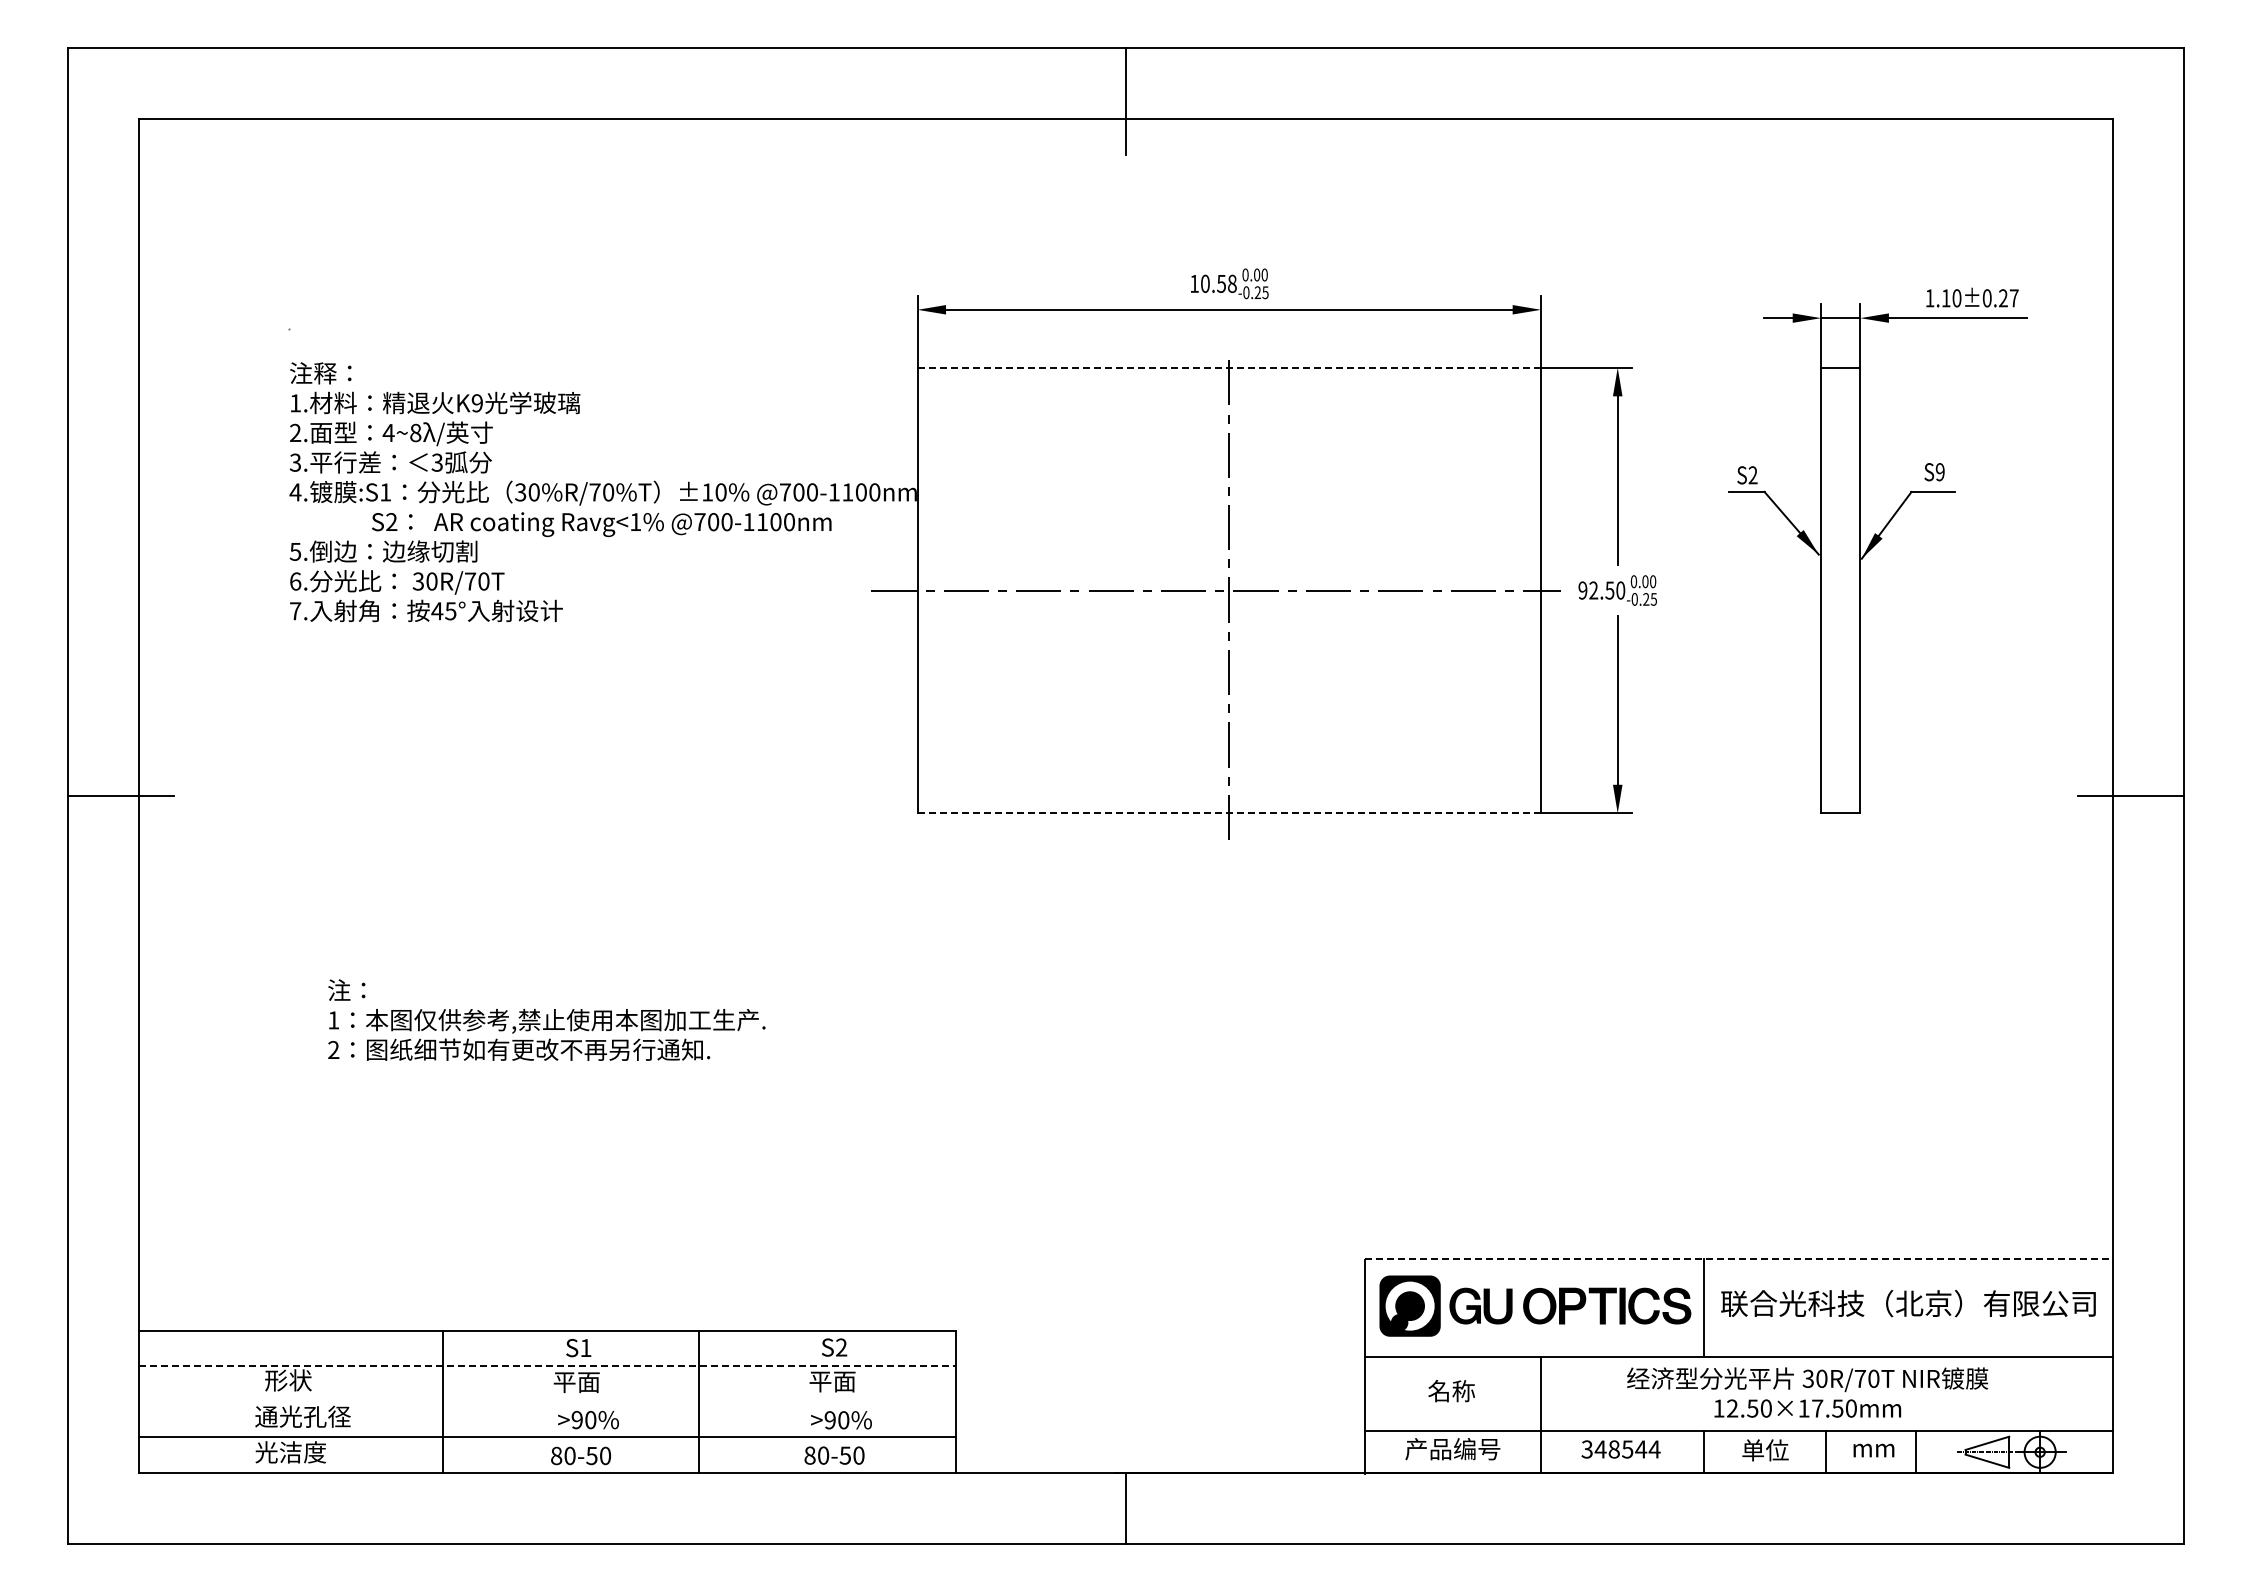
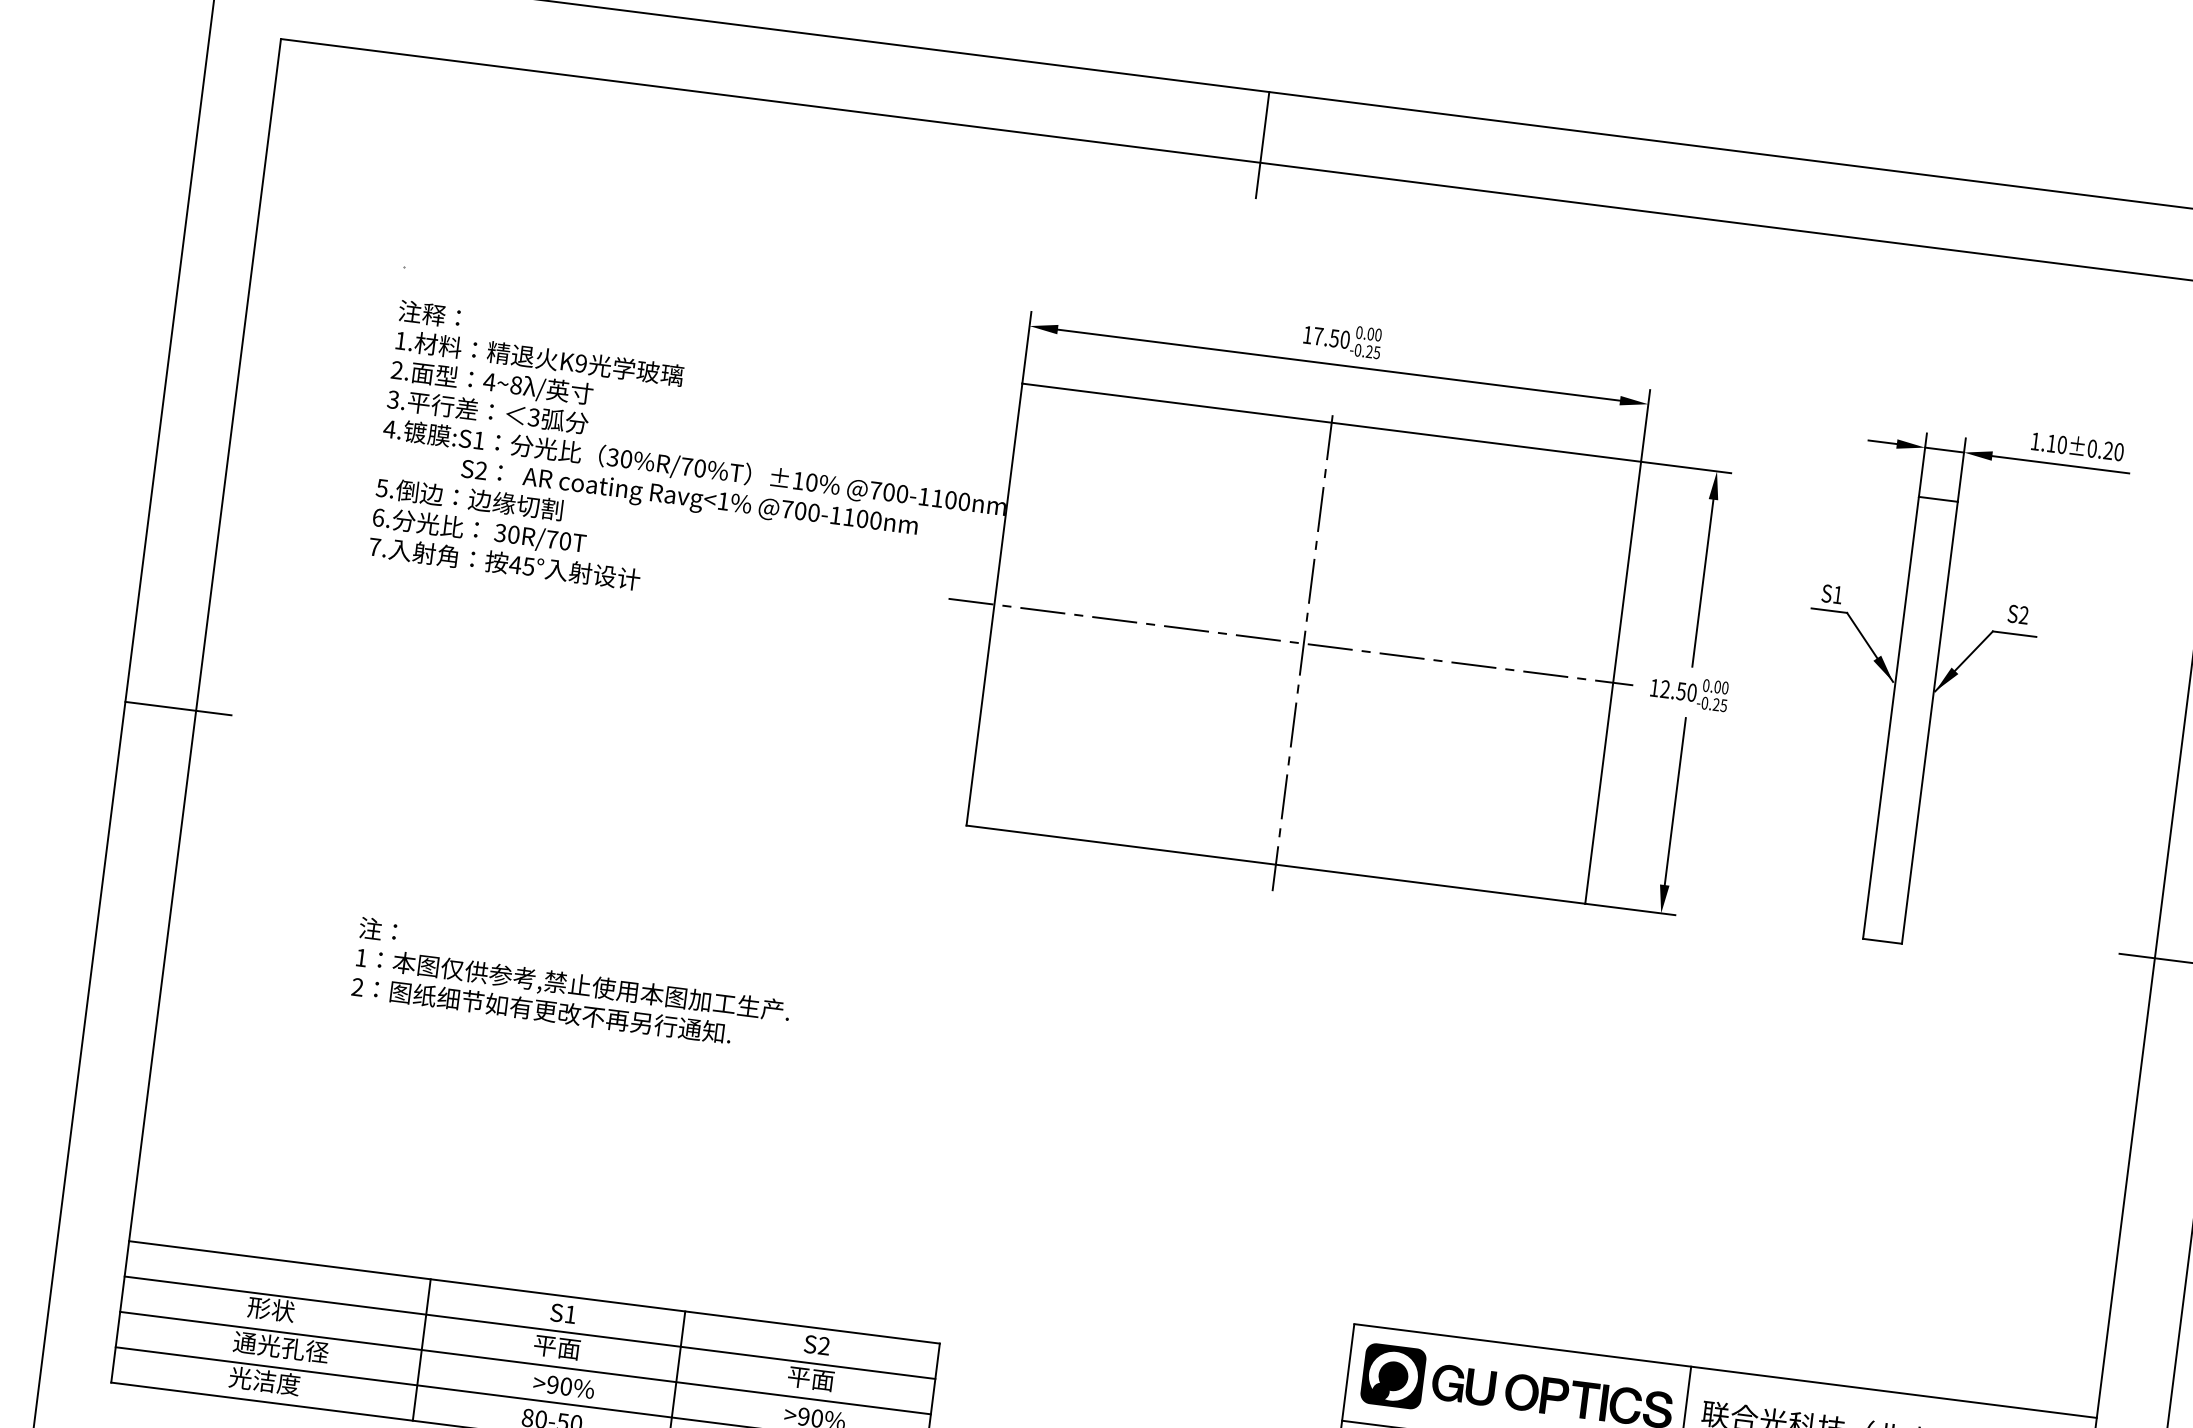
text: (1218, 283) -> (1331, 337), 10.58 -> 17.50
text: (2013, 298) -> (2118, 452), 1.10±0.27 -> 1.10±0.20
line: (1229, 367) -> (1331, 422), dashed -> solid
text: (1939, 472) -> (2023, 615), S9 -> S2
text: (1752, 475) -> (1837, 595), S2 -> S1
text: (1582, 590) -> (1654, 687), 92.50 -> 12.50
line: (1229, 813) -> (1276, 864), dashed -> solid
line: (1739, 1259) -> (1726, 1371), dashed -> solid
line: (547, 1366) -> (530, 1328), dashed -> solid
line: (546, 1401) -> (524, 1362), added

